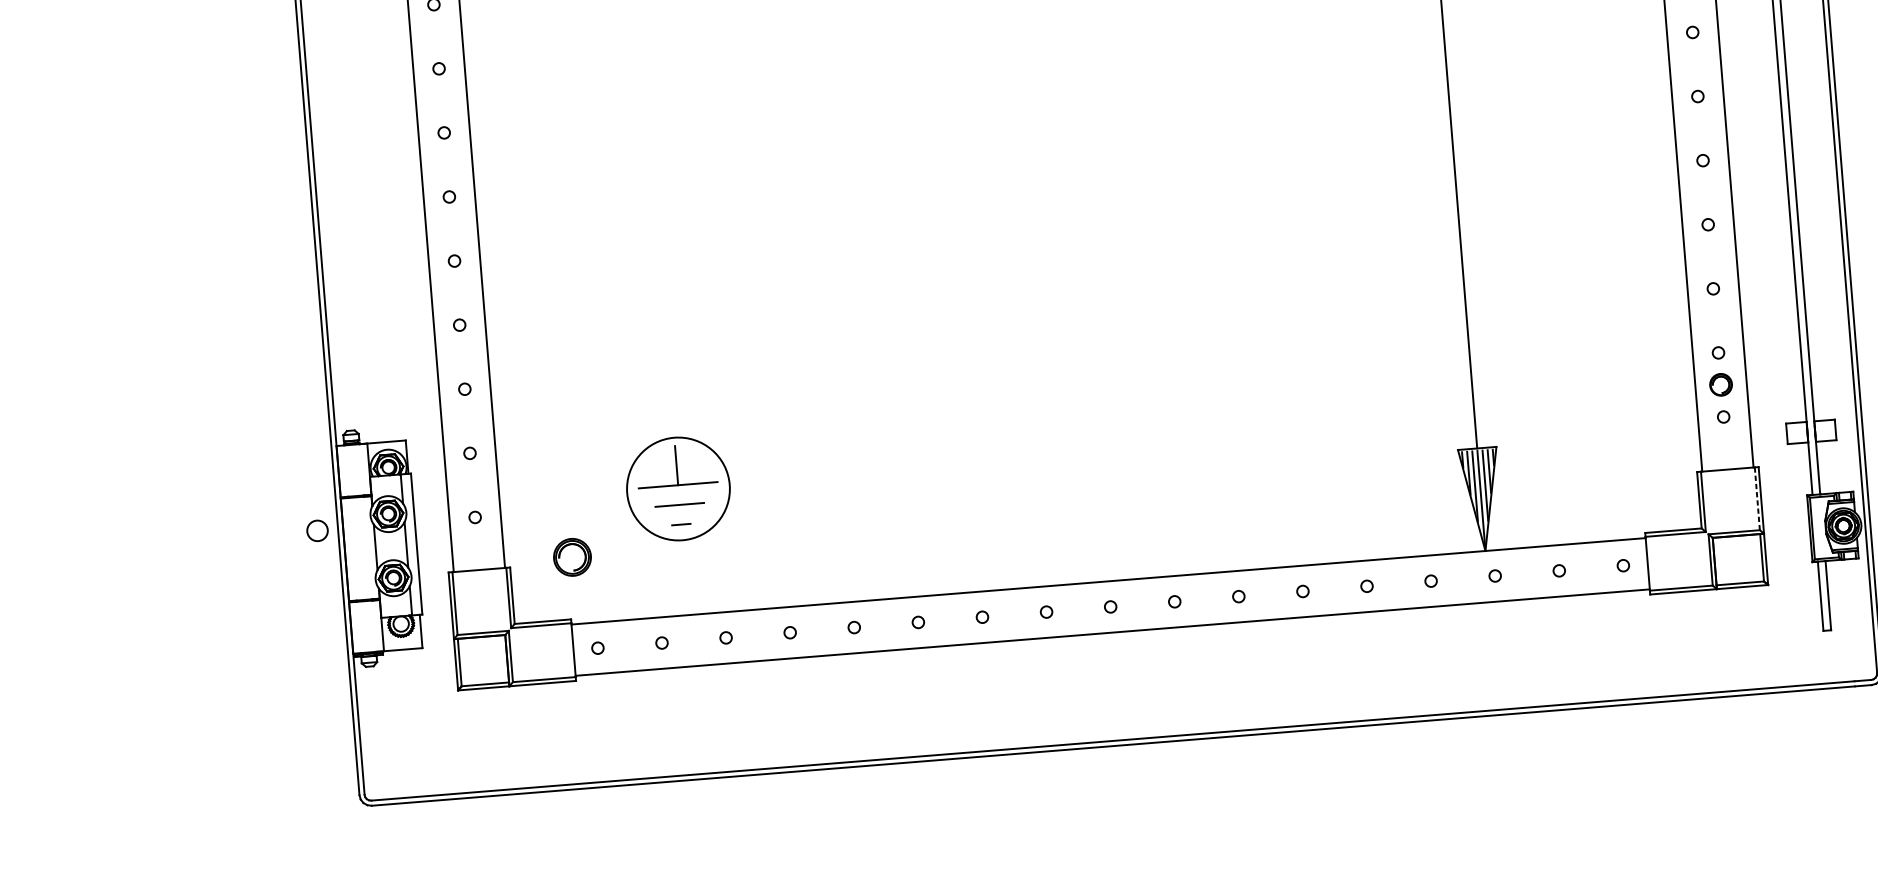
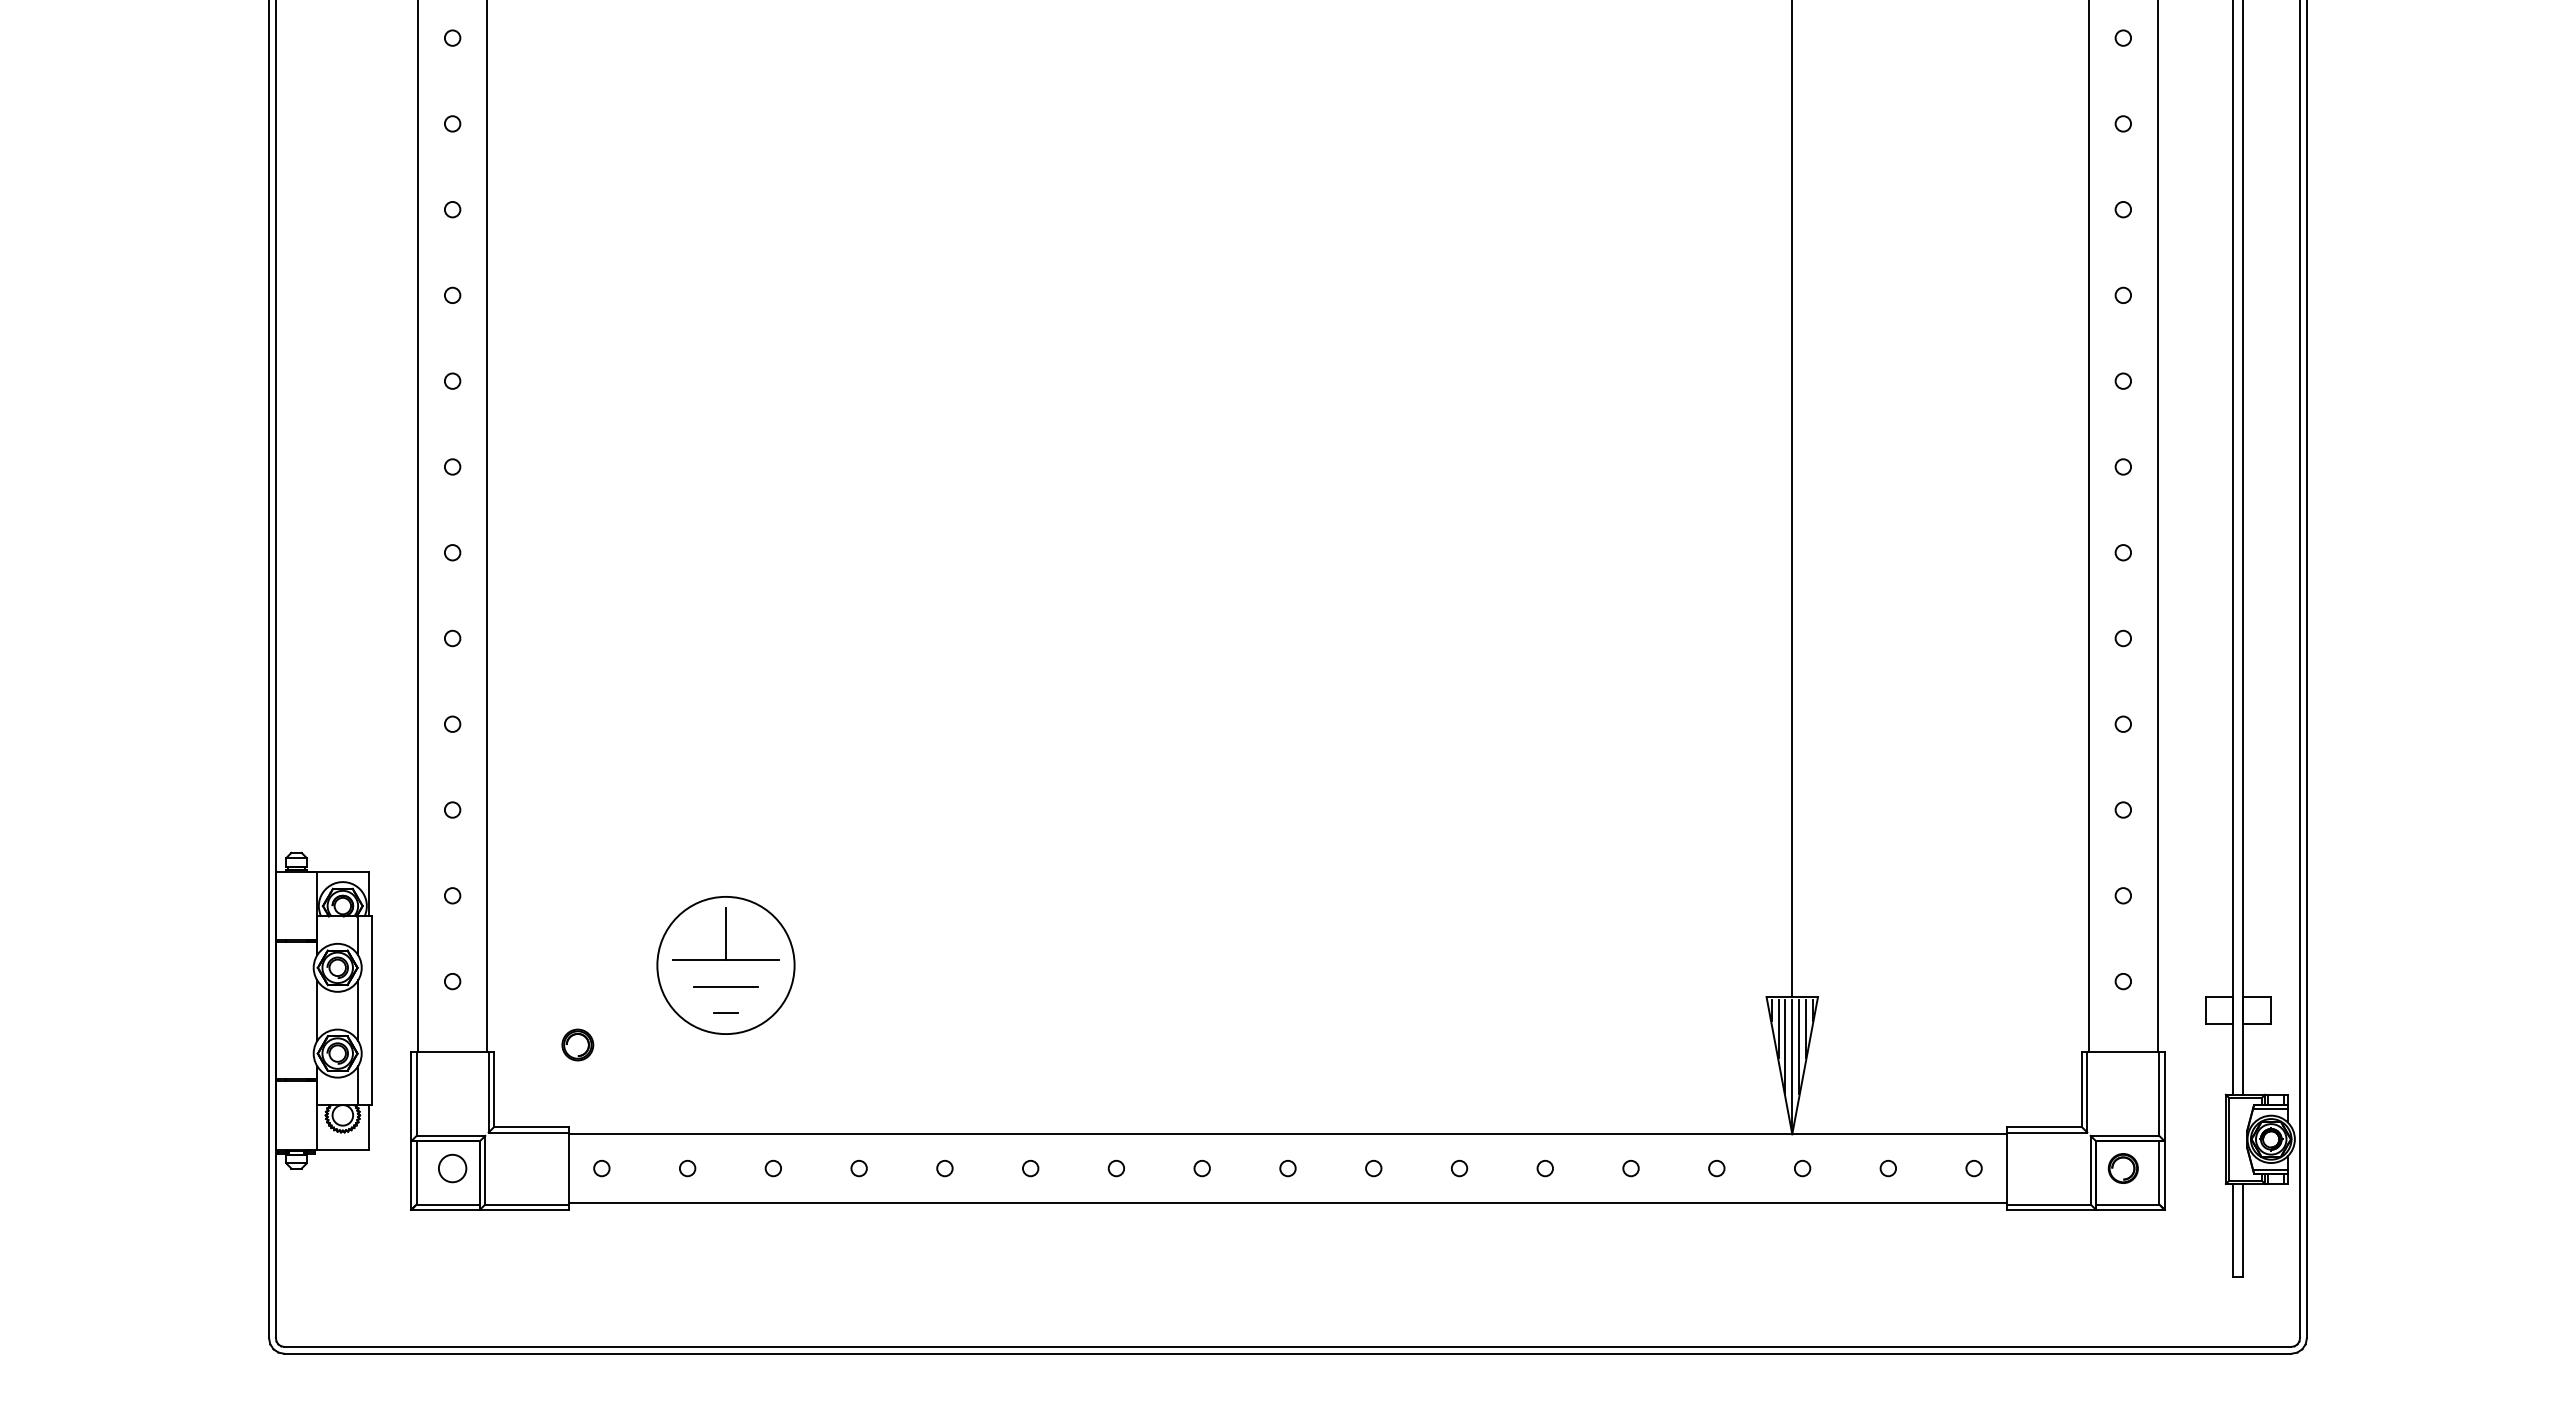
part: (1720, 384) -> (2122, 1168), moved
line: (1757, 498) -> (2159, 1093), dashed -> solid
circle: (317, 530) -> (452, 1168), moved
part: (572, 556) -> (577, 1044), size x0.62

